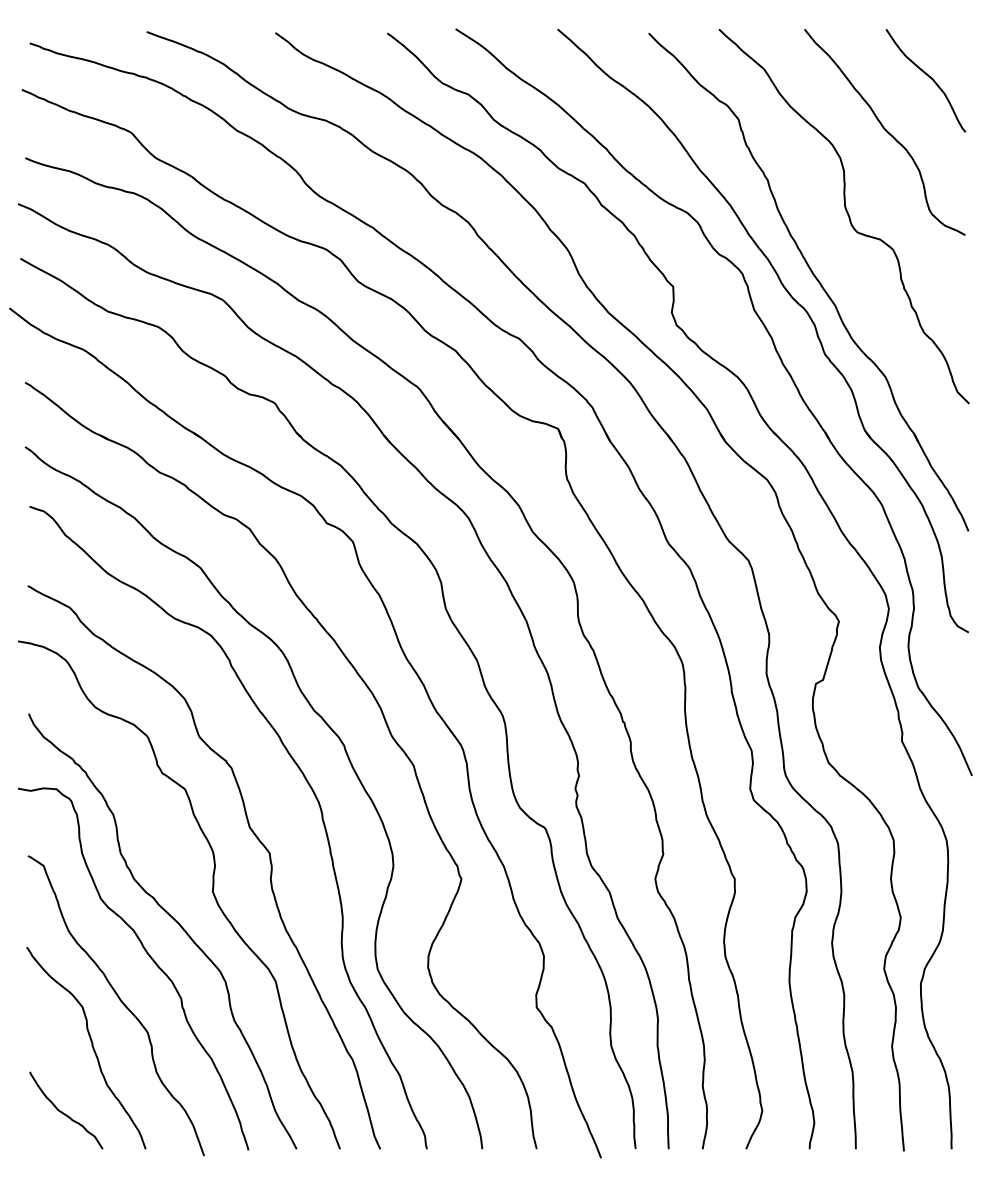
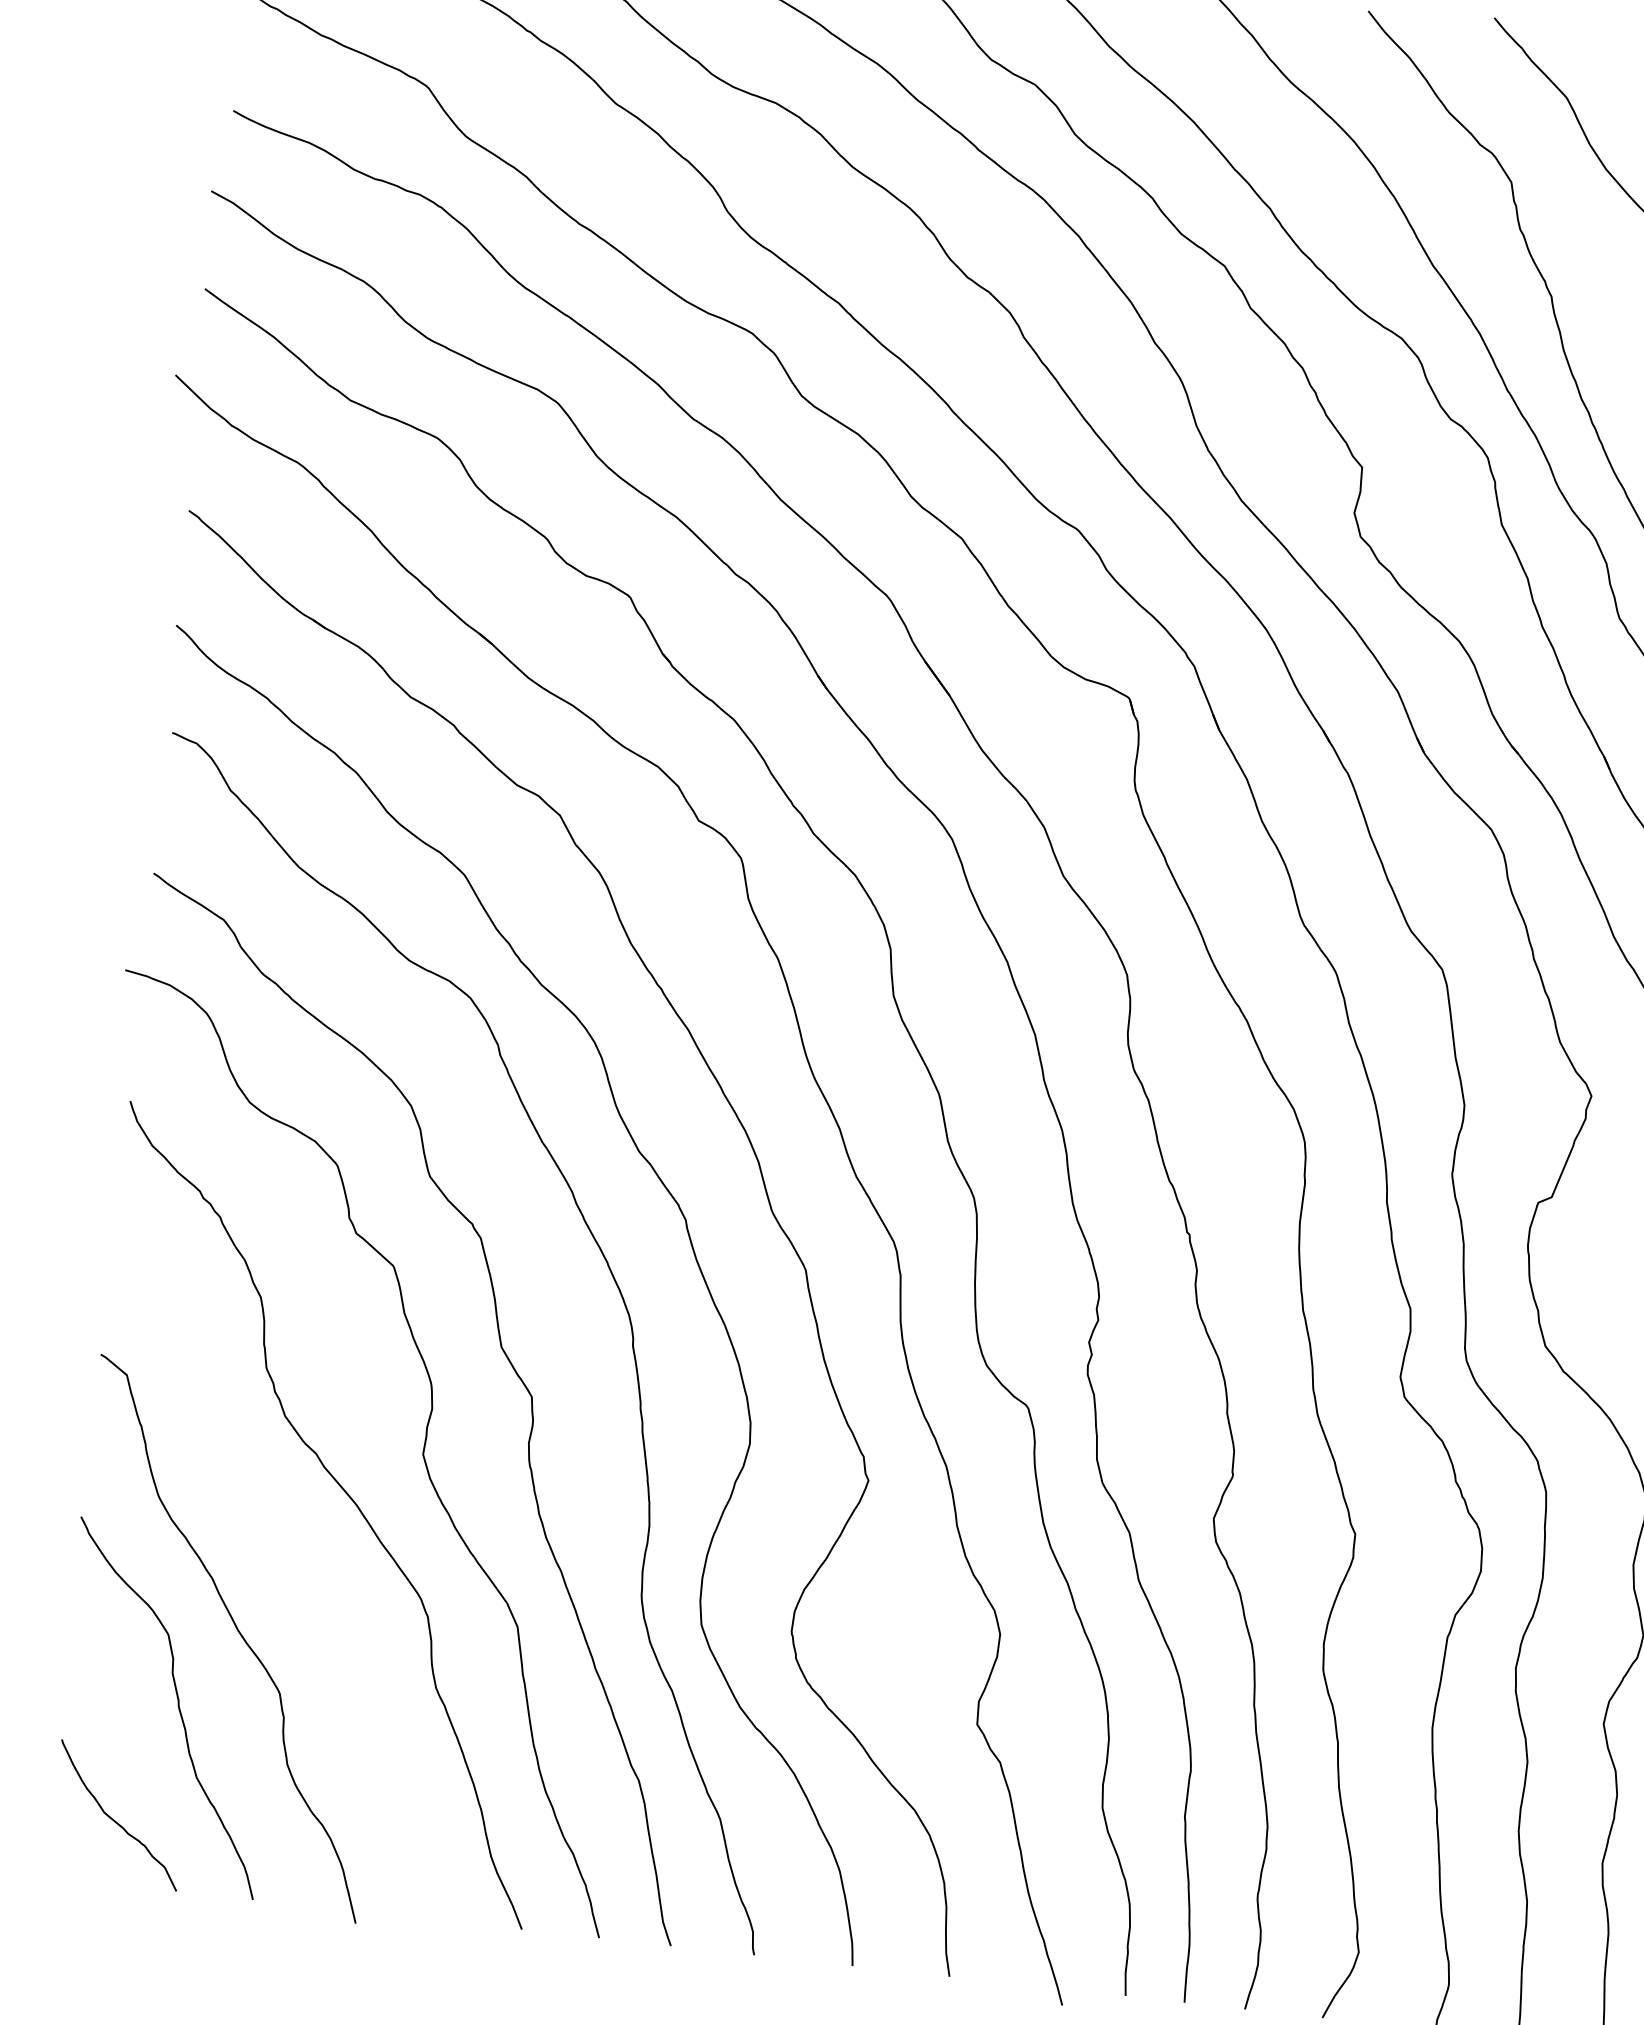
curve: (149, 957) -> (297, 1559), removed

